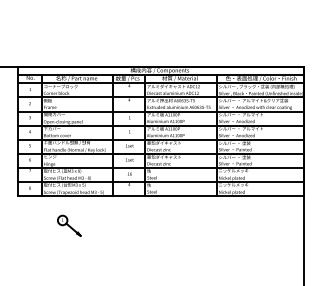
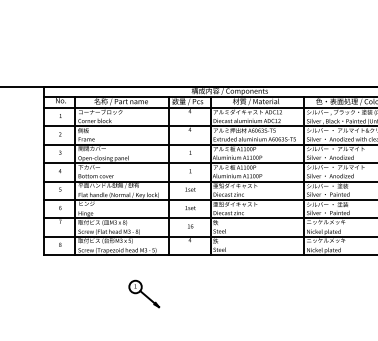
part: (69, 225) -> (144, 293), moved

